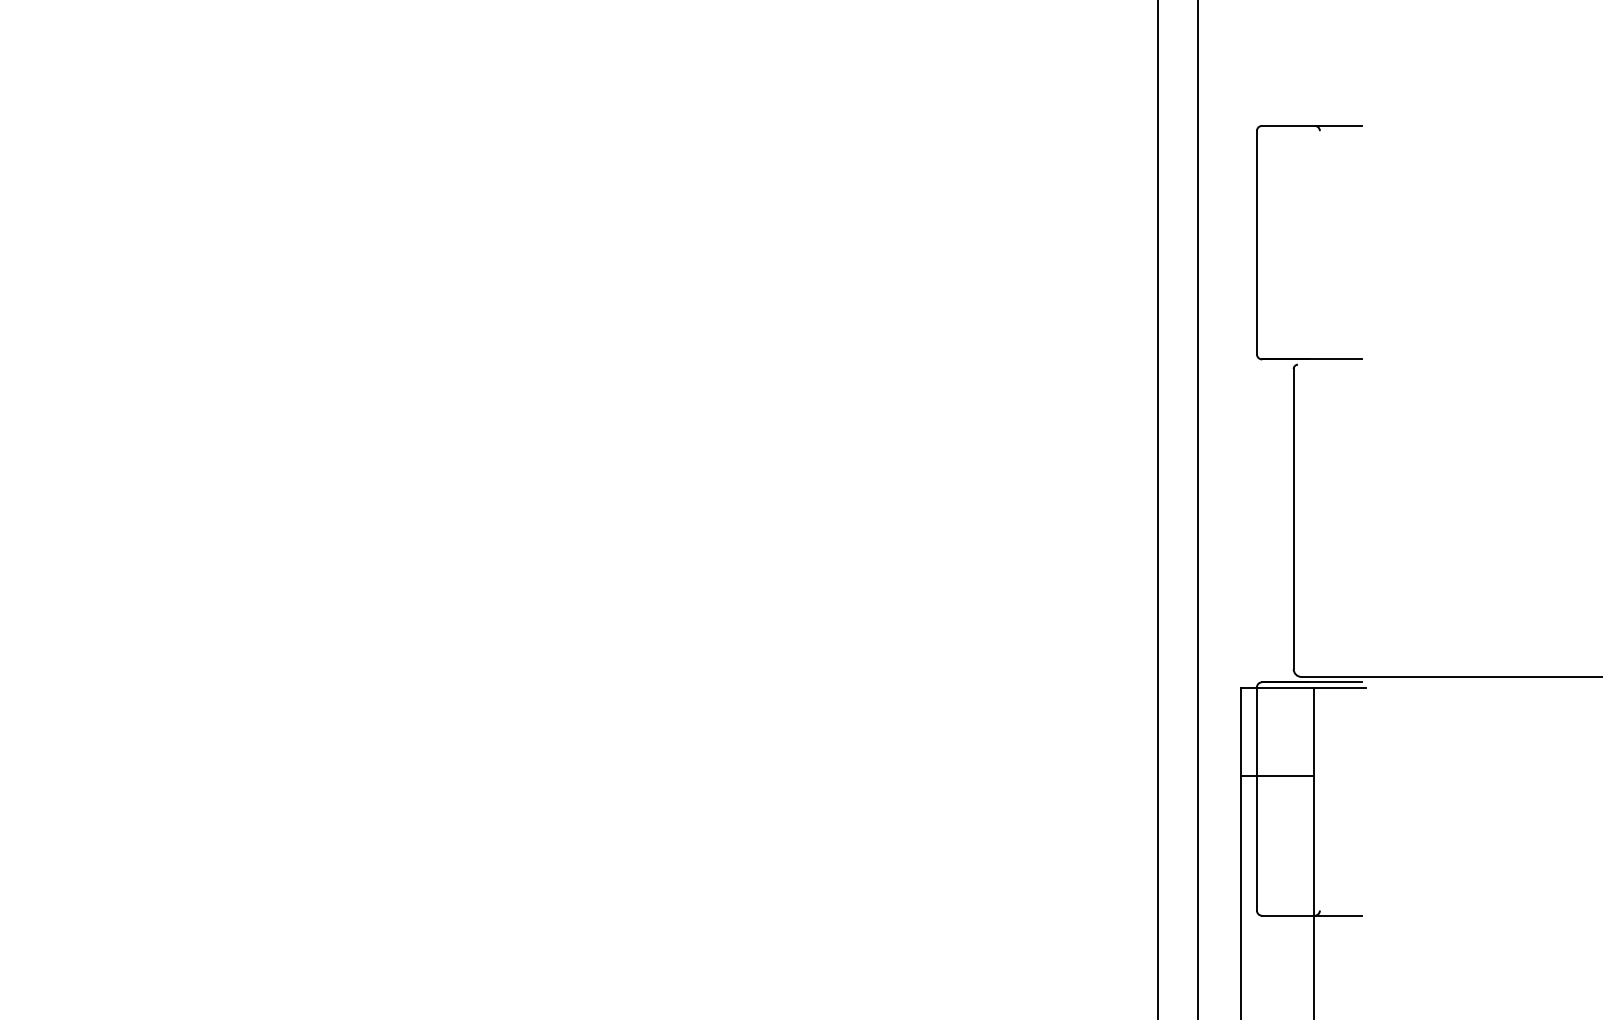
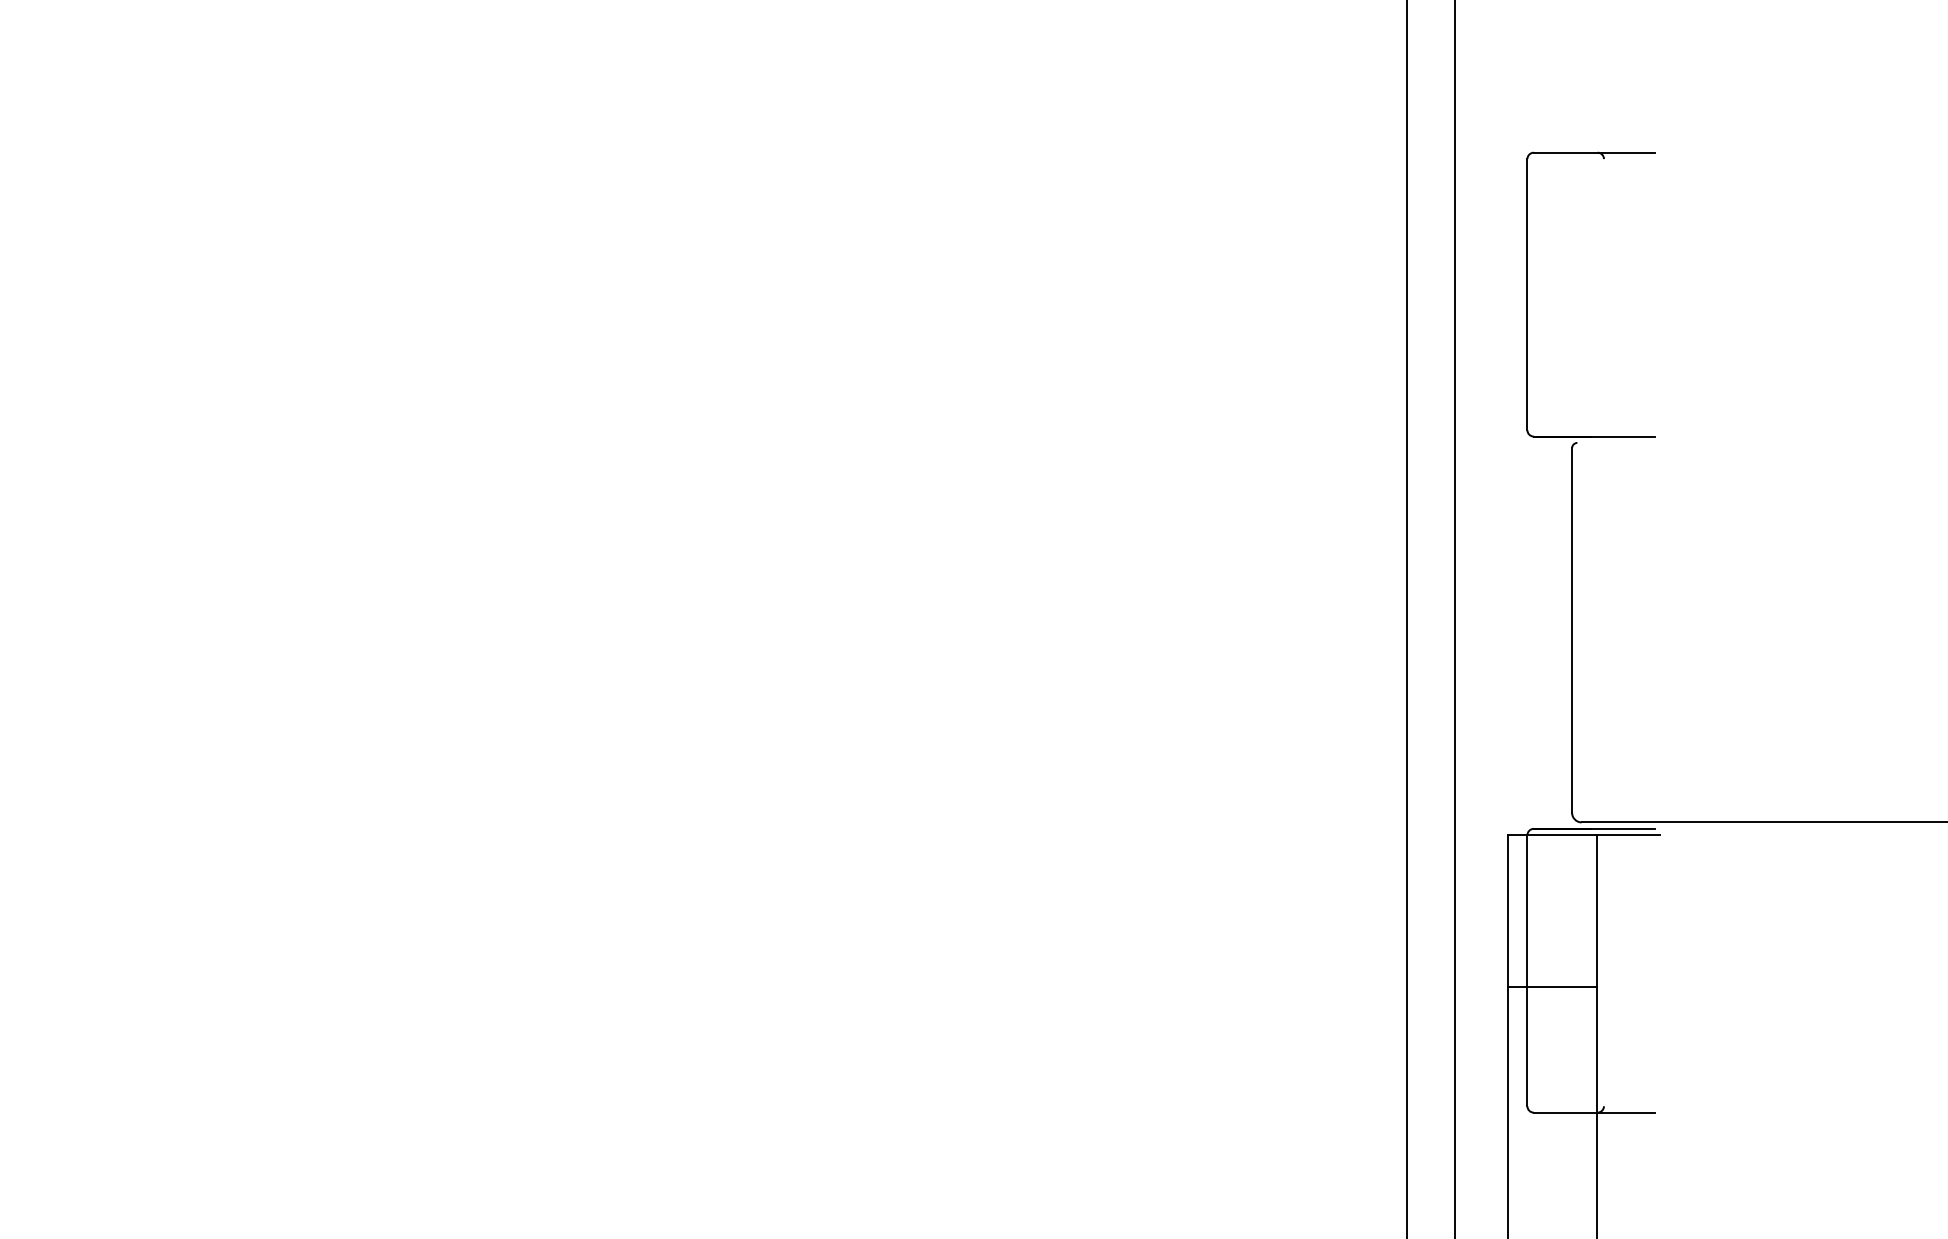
line: (1276, 776) -> (1551, 987), moved

